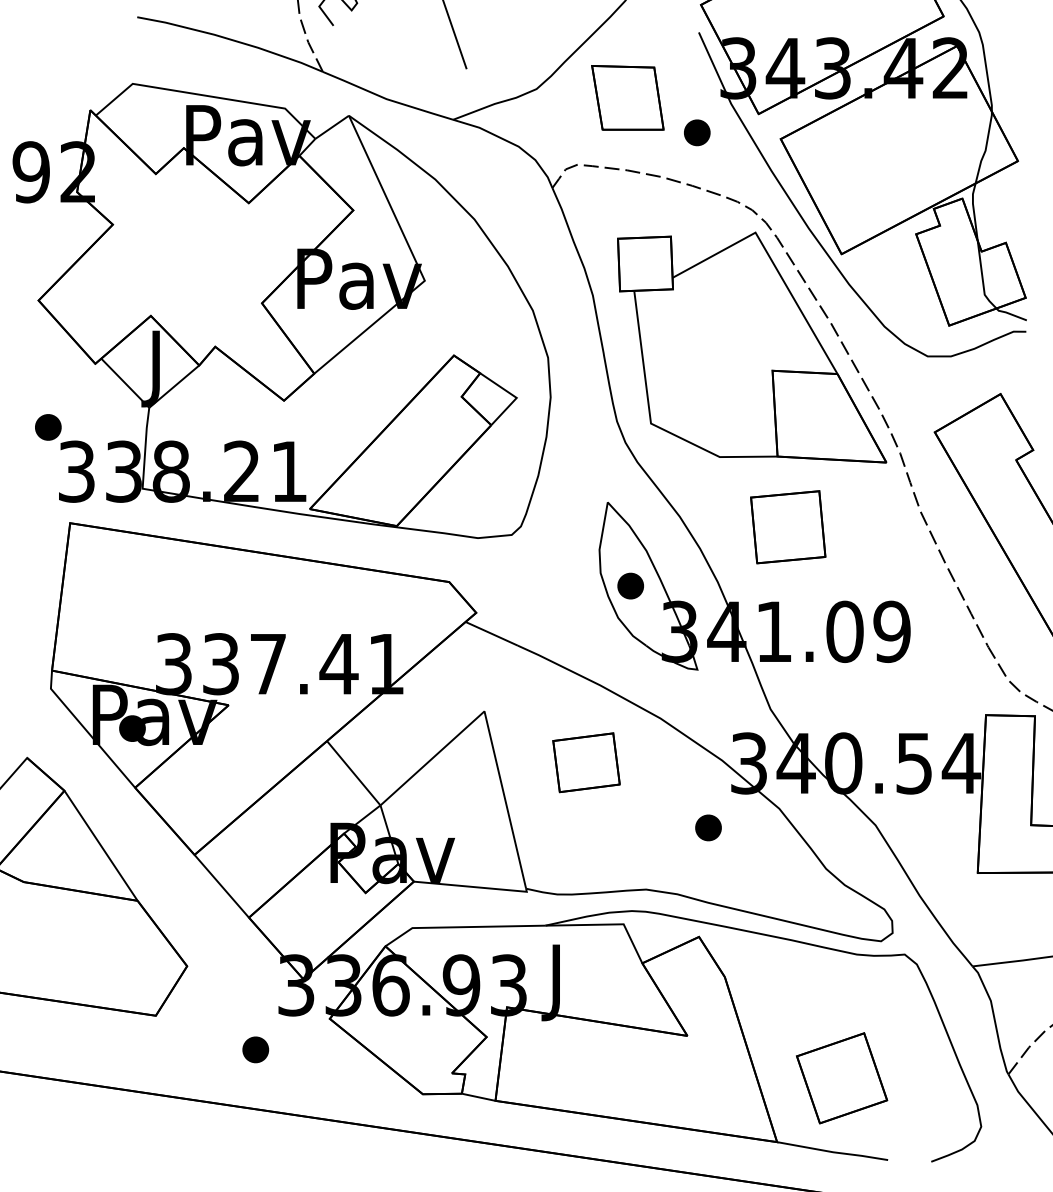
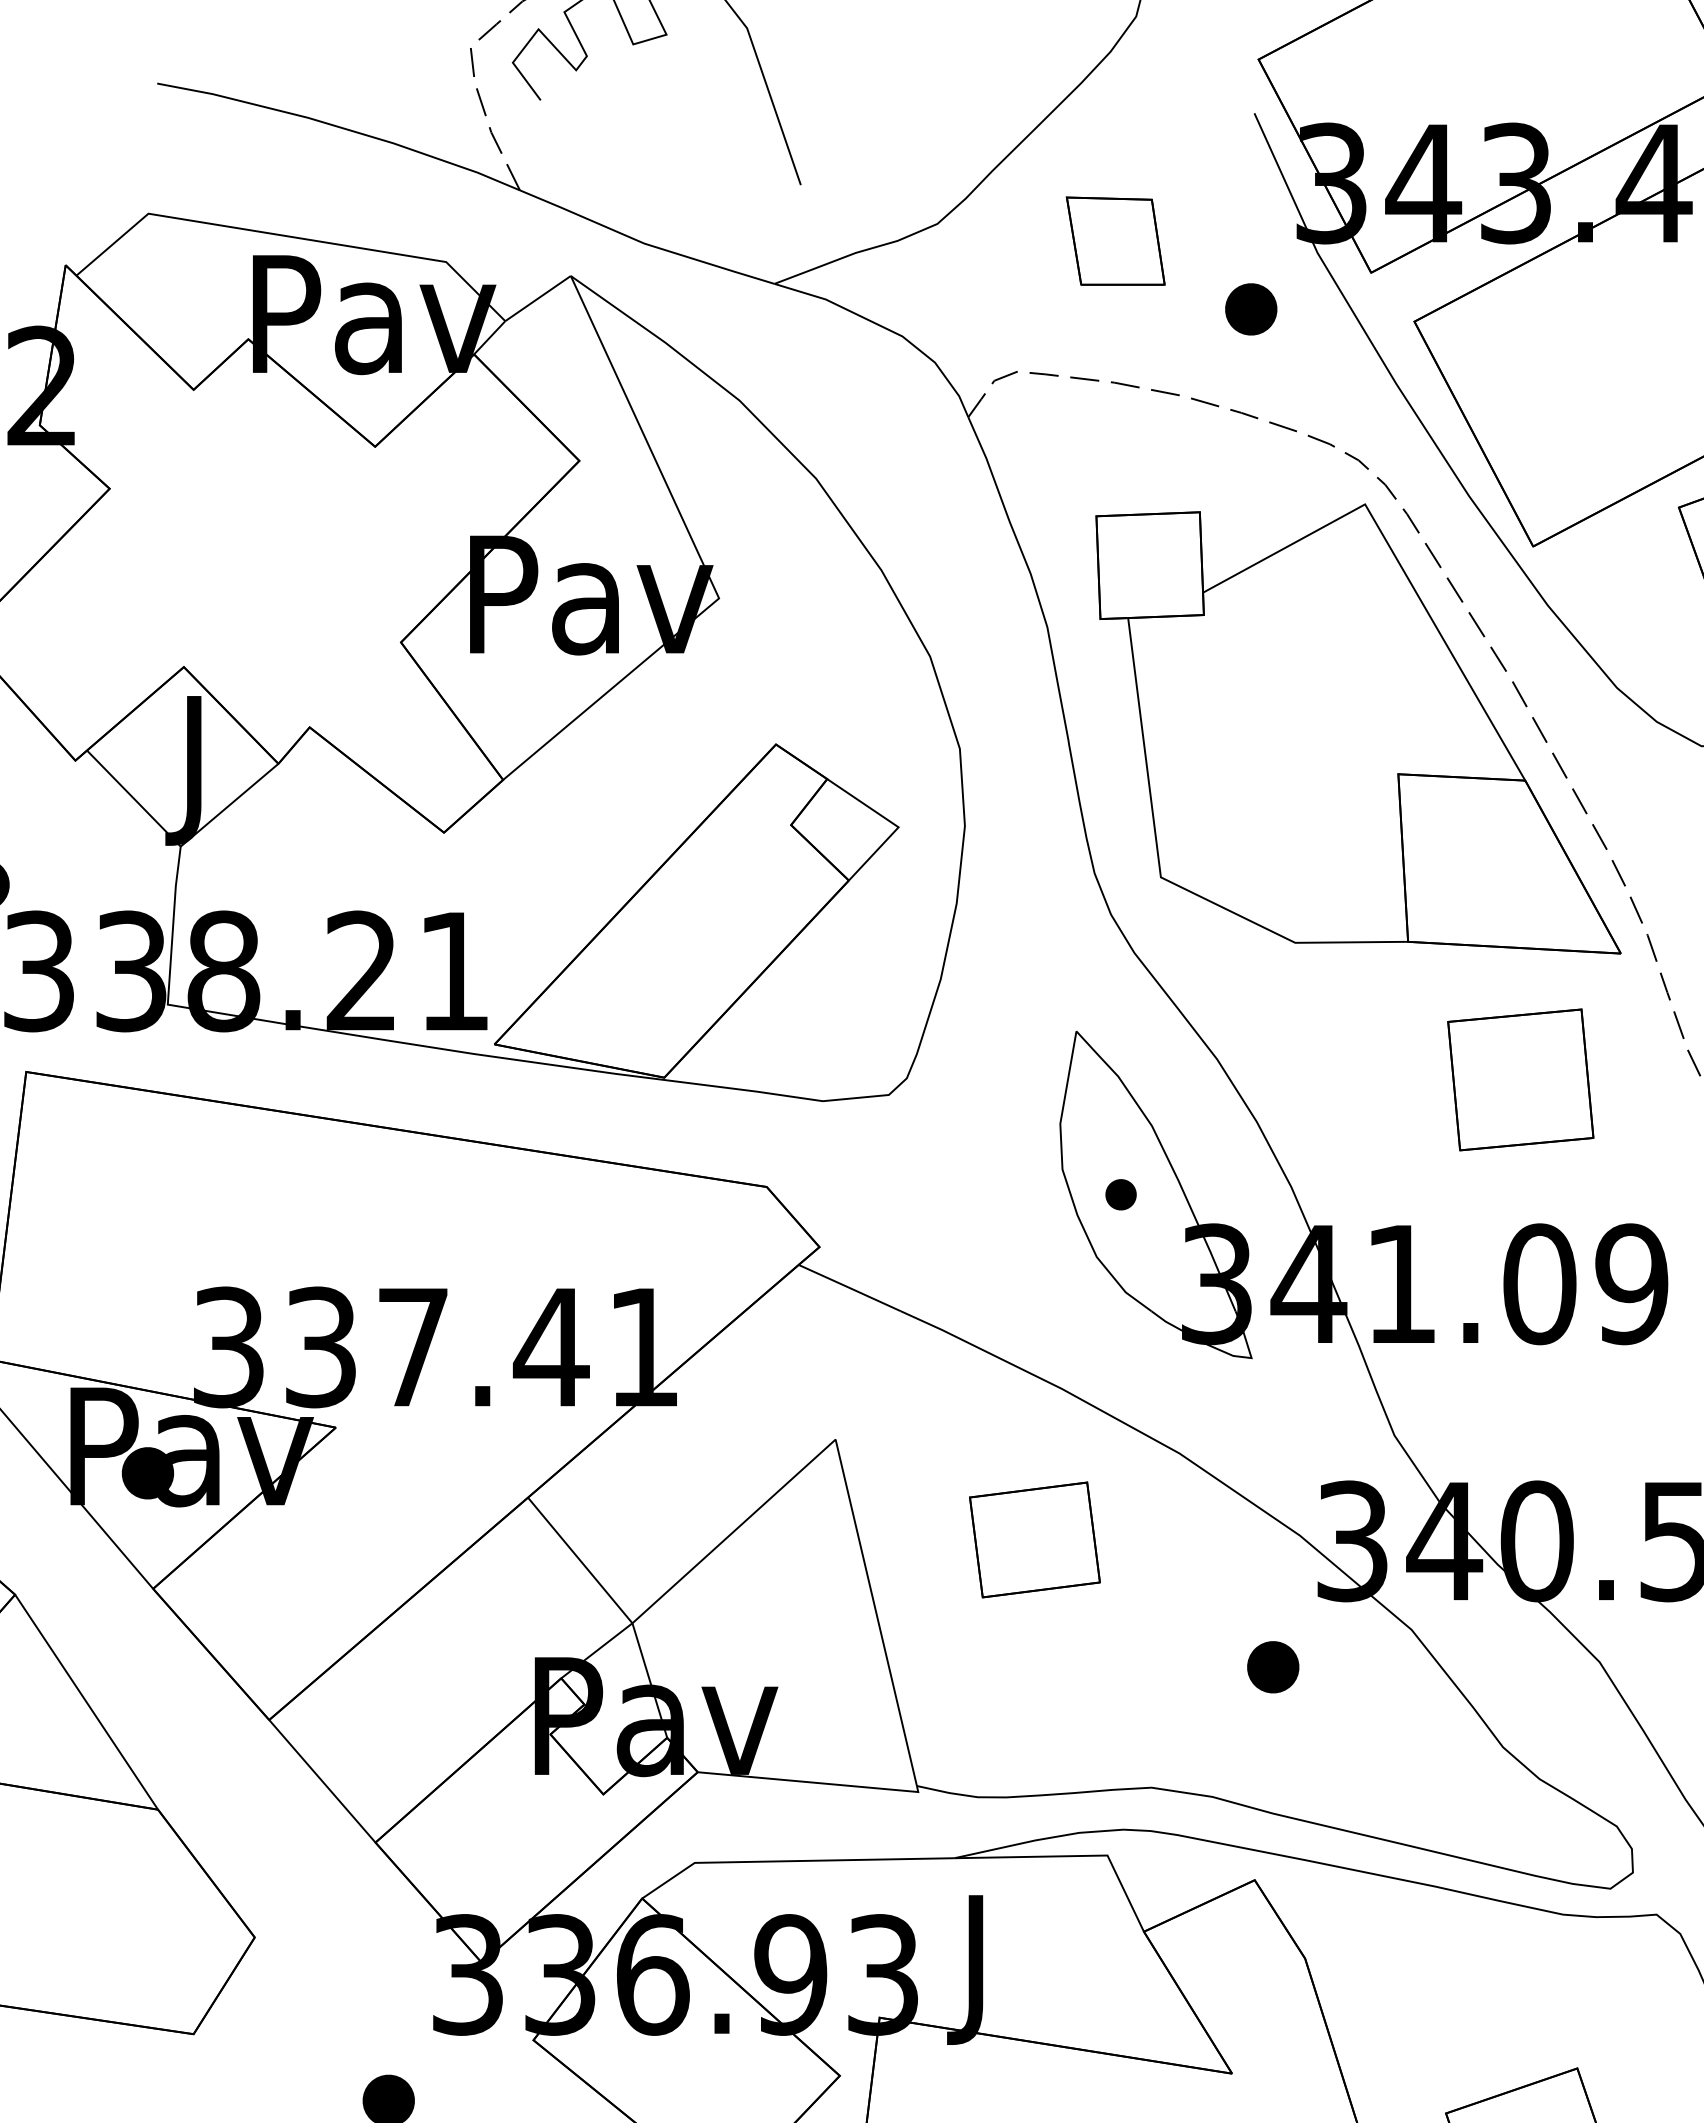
part: (627, 97) -> (1114, 240), size x0.7
part: (788, 527) -> (1521, 1080), moved
part: (630, 585) -> (1120, 1193), size x0.6

